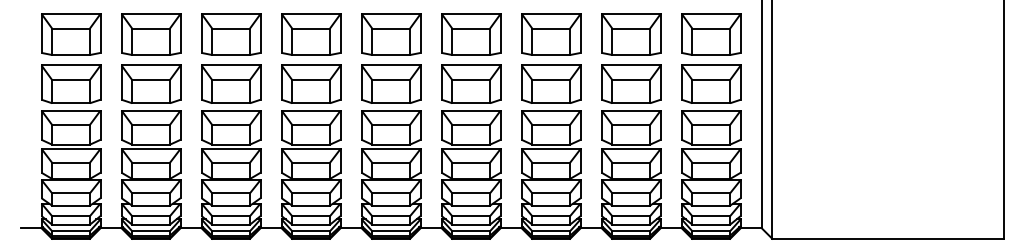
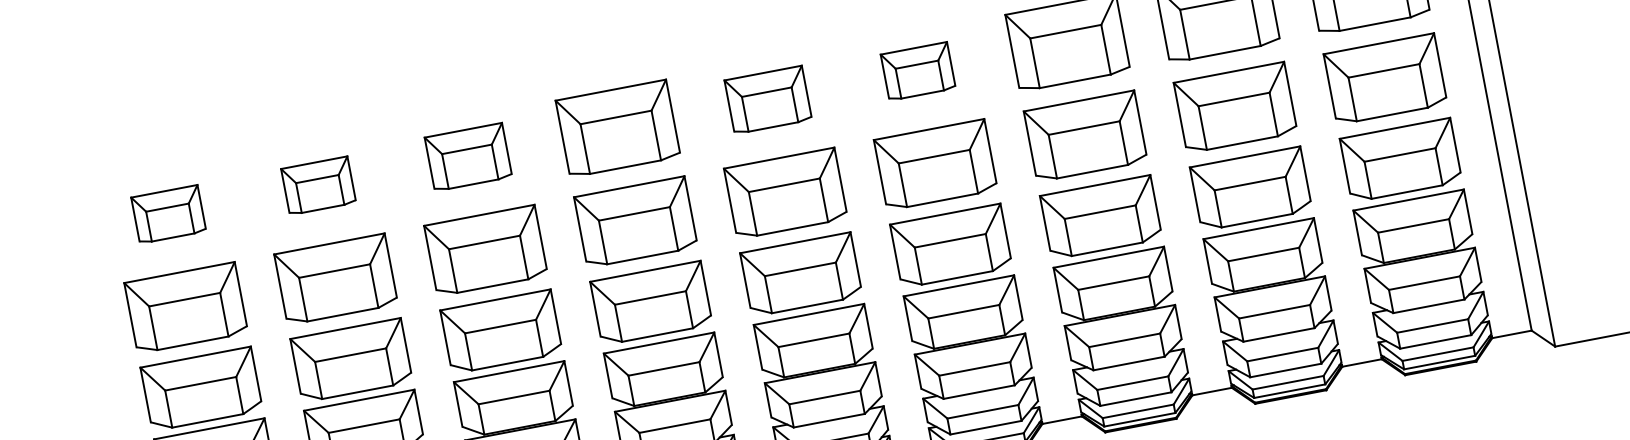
part: (71, 34) -> (169, 214), size x0.6
part: (151, 34) -> (319, 185), size x0.6
part: (231, 34) -> (469, 157), size x0.7
part: (391, 34) -> (768, 99), size x0.7
part: (471, 34) -> (918, 71), size x0.6

